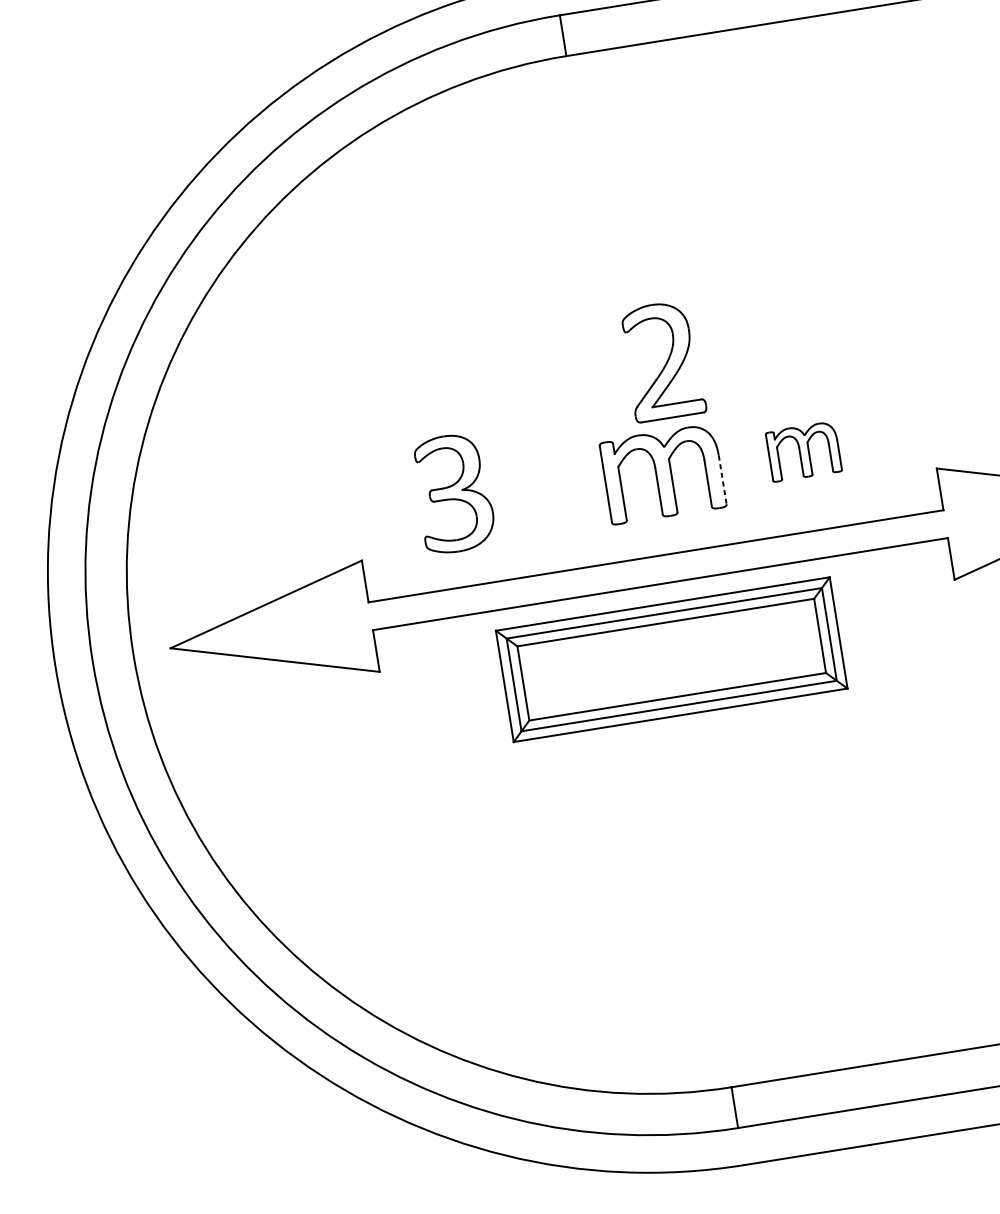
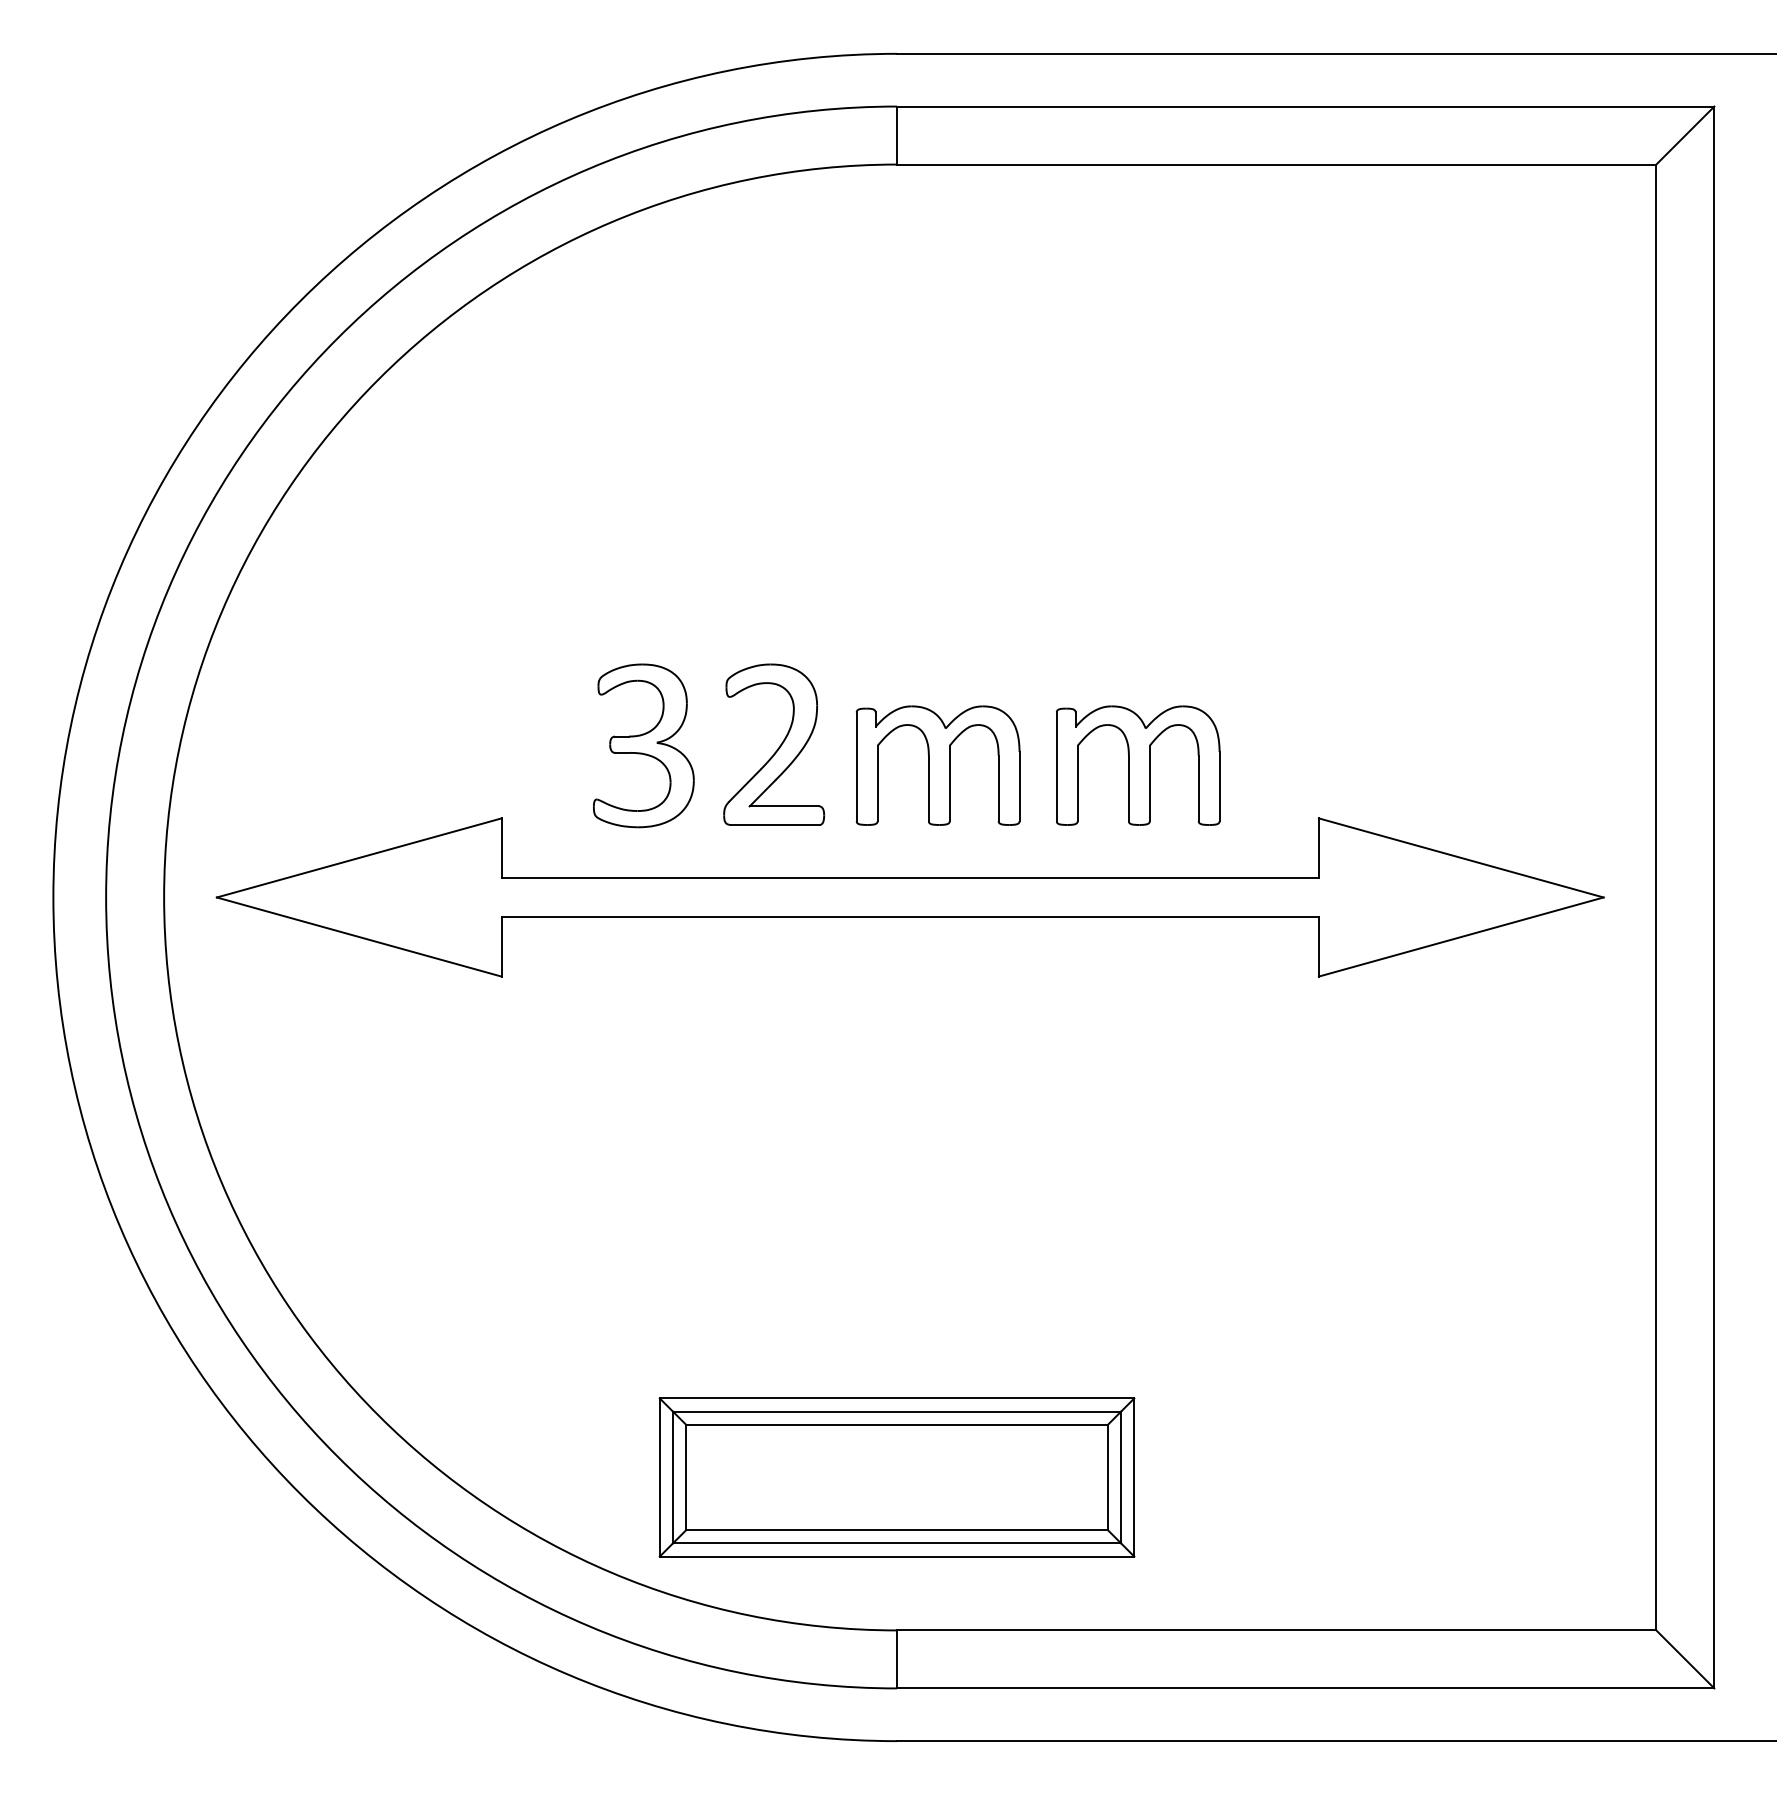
part: (663, 360) -> (774, 744), moved
part: (803, 451) -> (1138, 765), size x1.67
line: (722, 479) -> (1019, 786), dashed -> solid
part: (671, 659) -> (896, 1477), moved

